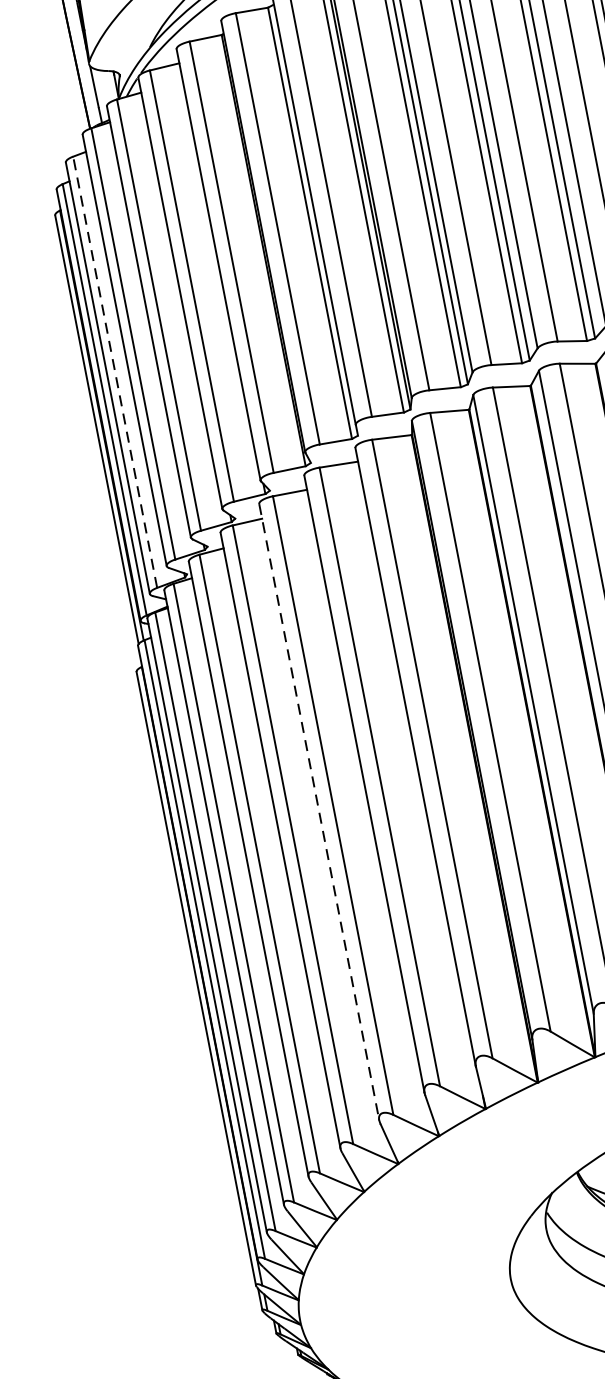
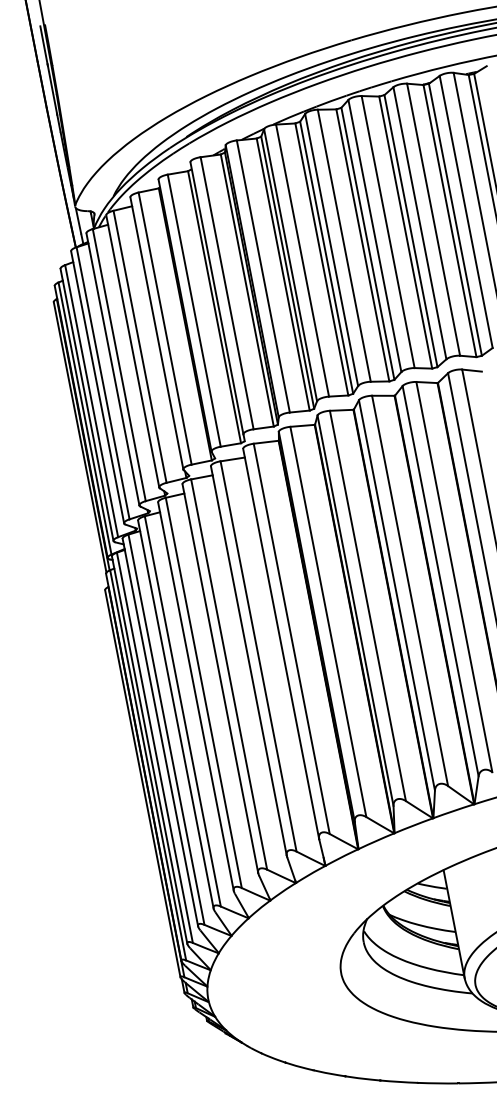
line: (114, 372) -> (91, 401), dashed -> solid
line: (319, 813) -> (220, 679), dashed -> solid

